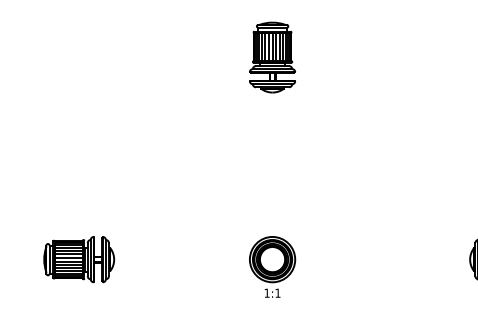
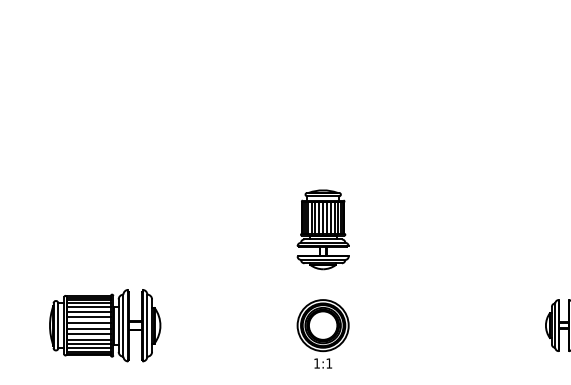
part: (271, 57) -> (322, 229), moved
part: (78, 259) -> (104, 325), size x1.4

